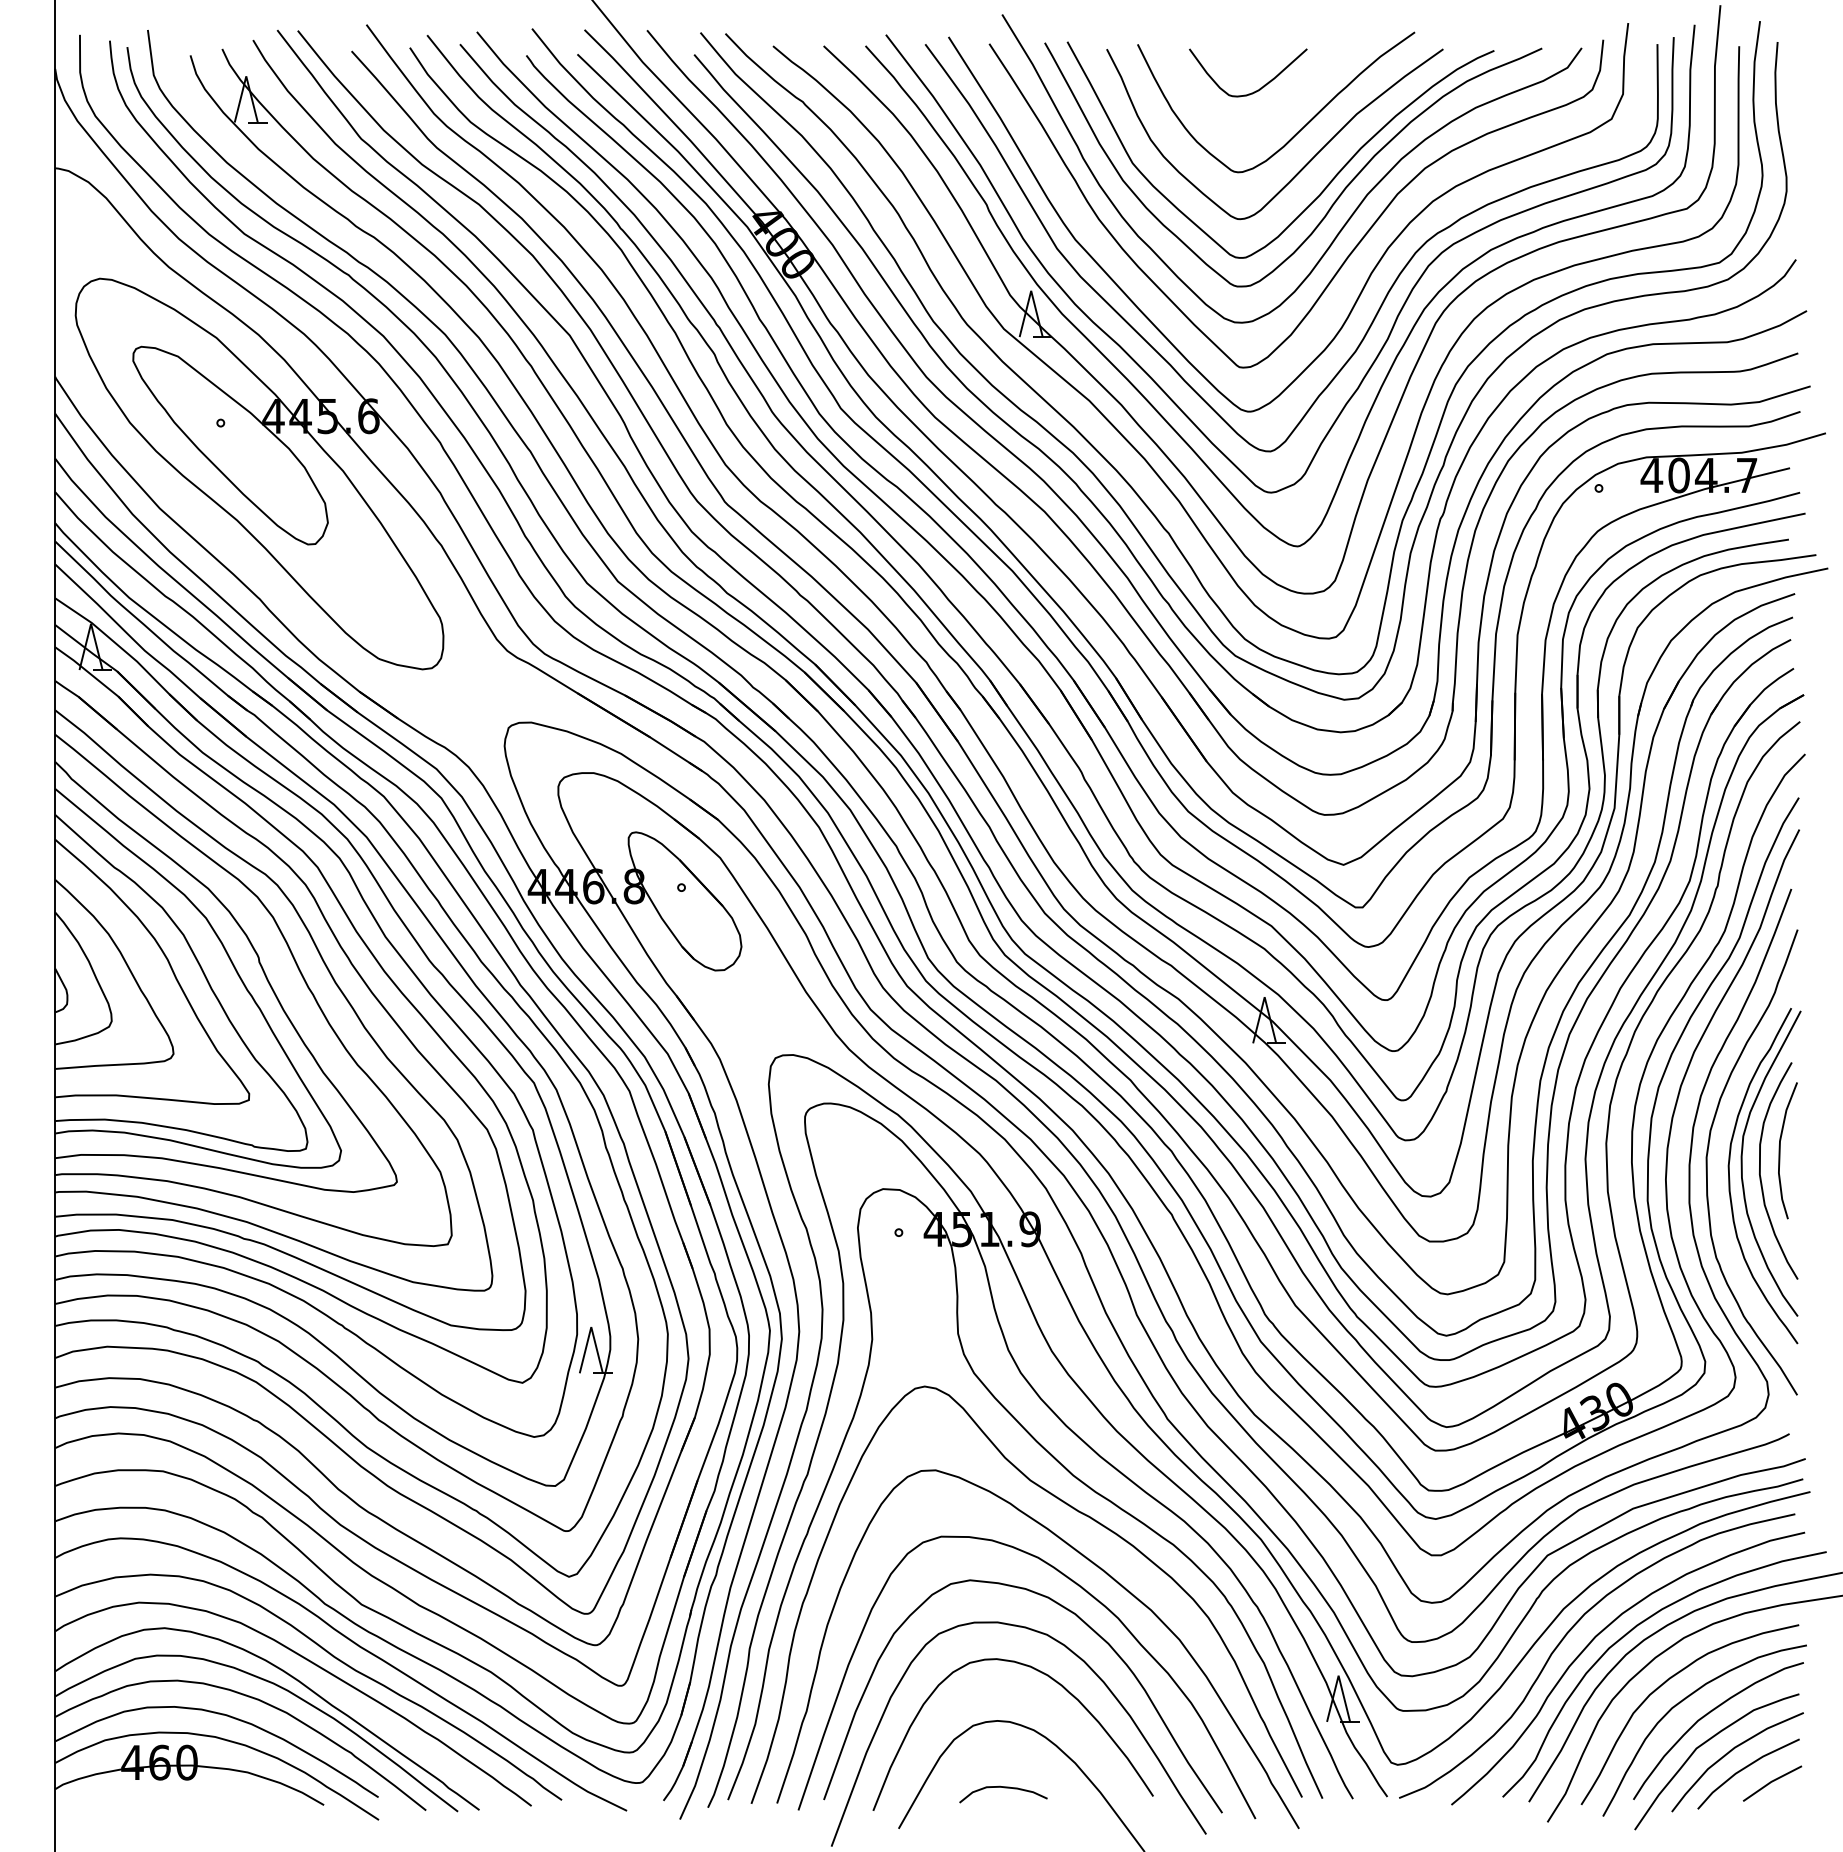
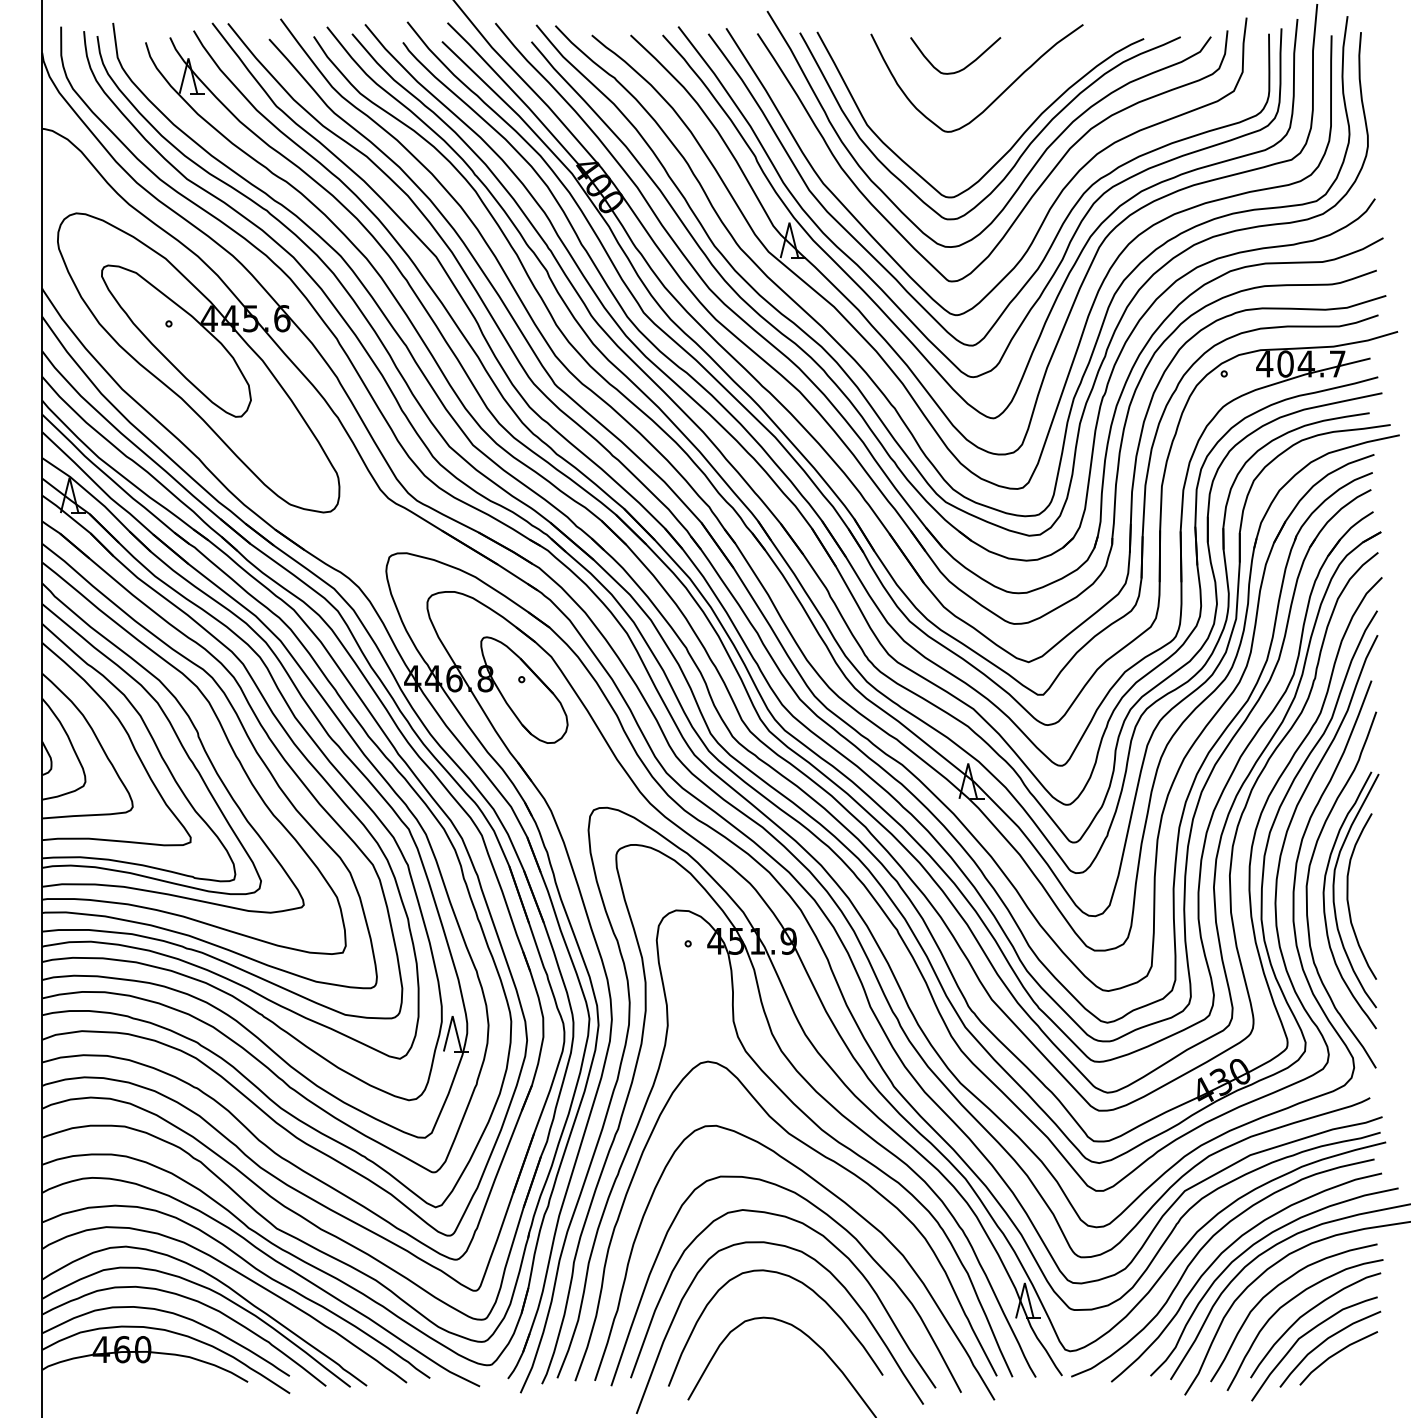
curve: (1305, 163) -> (999, 125), removed
curve: (1780, 1149) -> (1363, 880), removed
line: (1771, 1783) -> (1356, 1365), removed
curve: (1003, 1788) -> (768, 1369), removed

